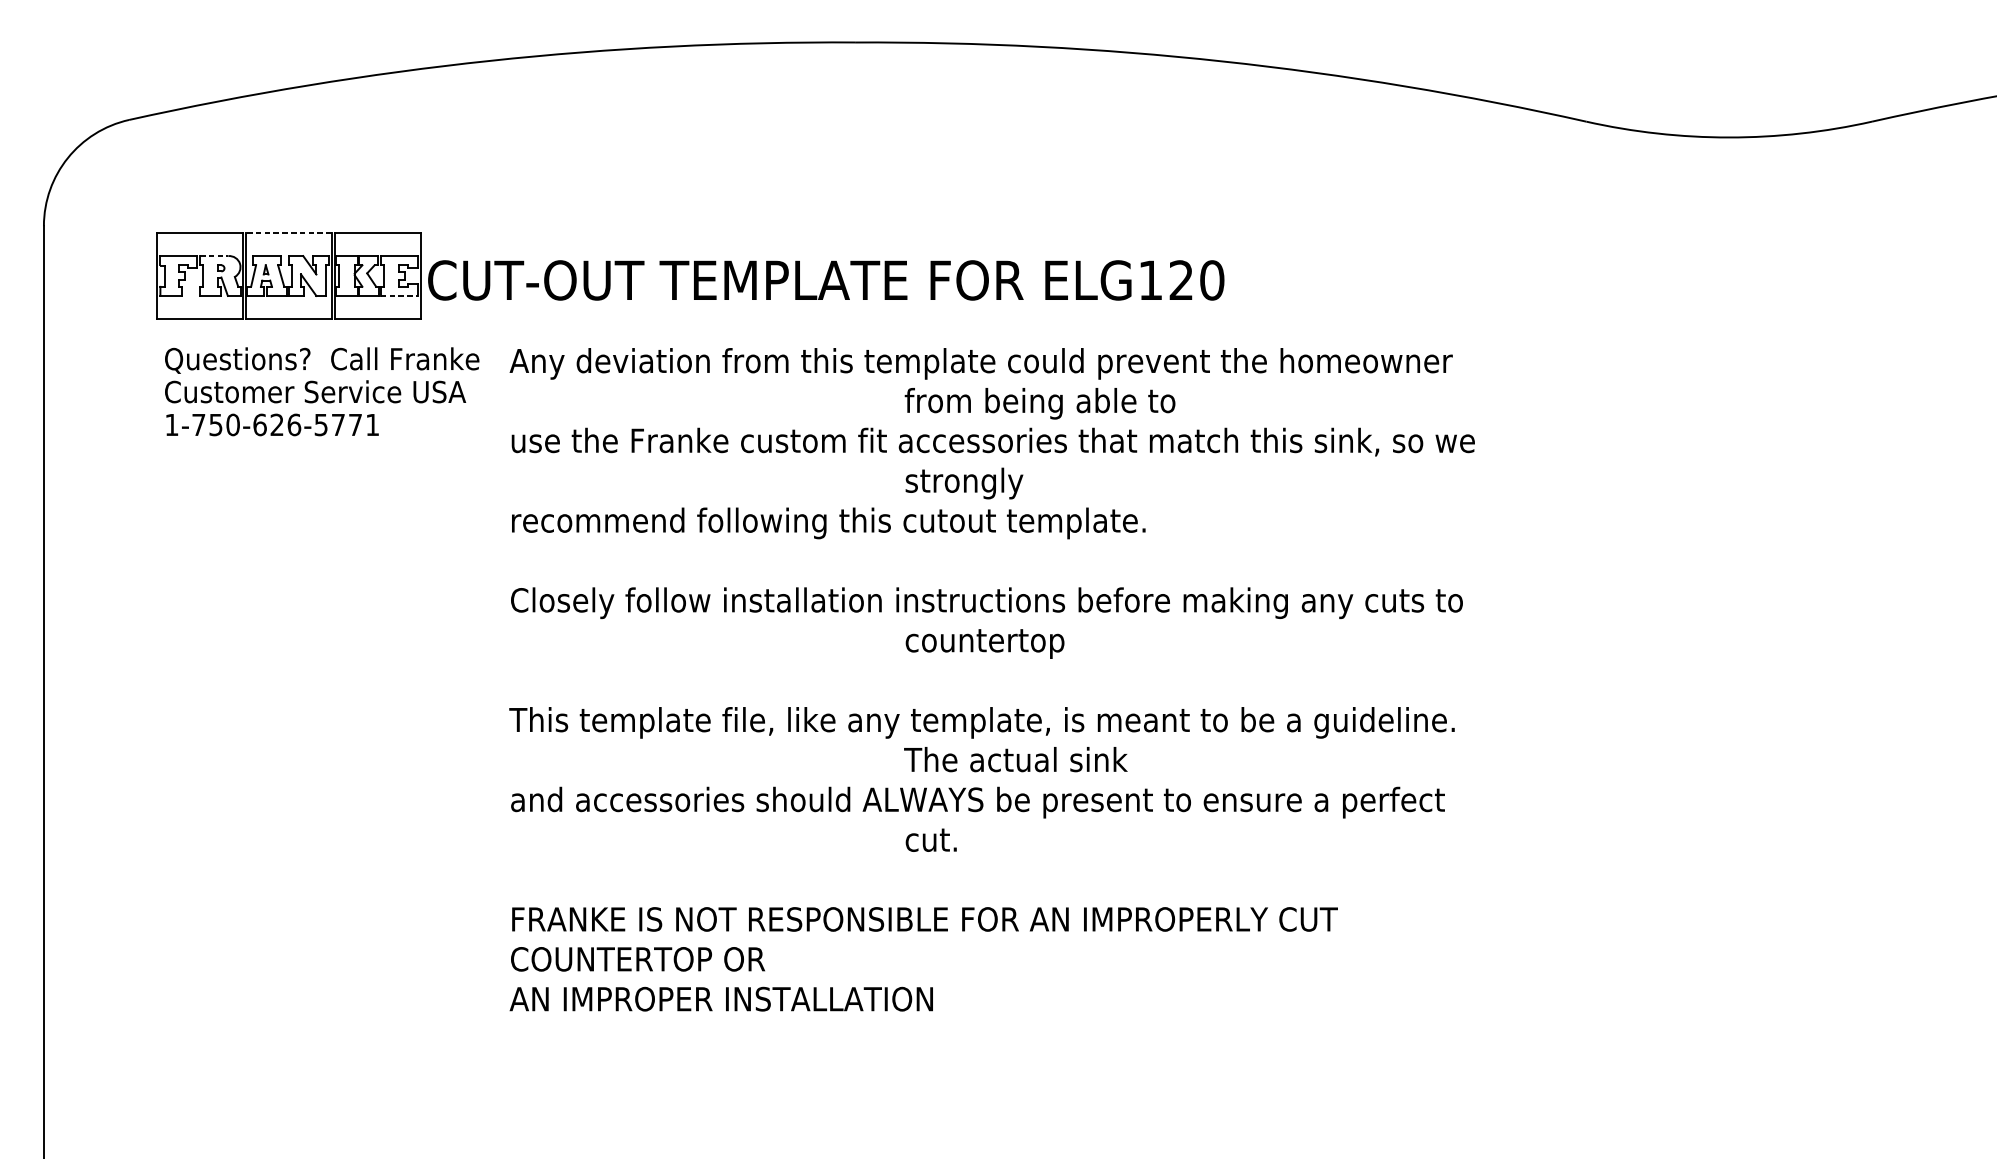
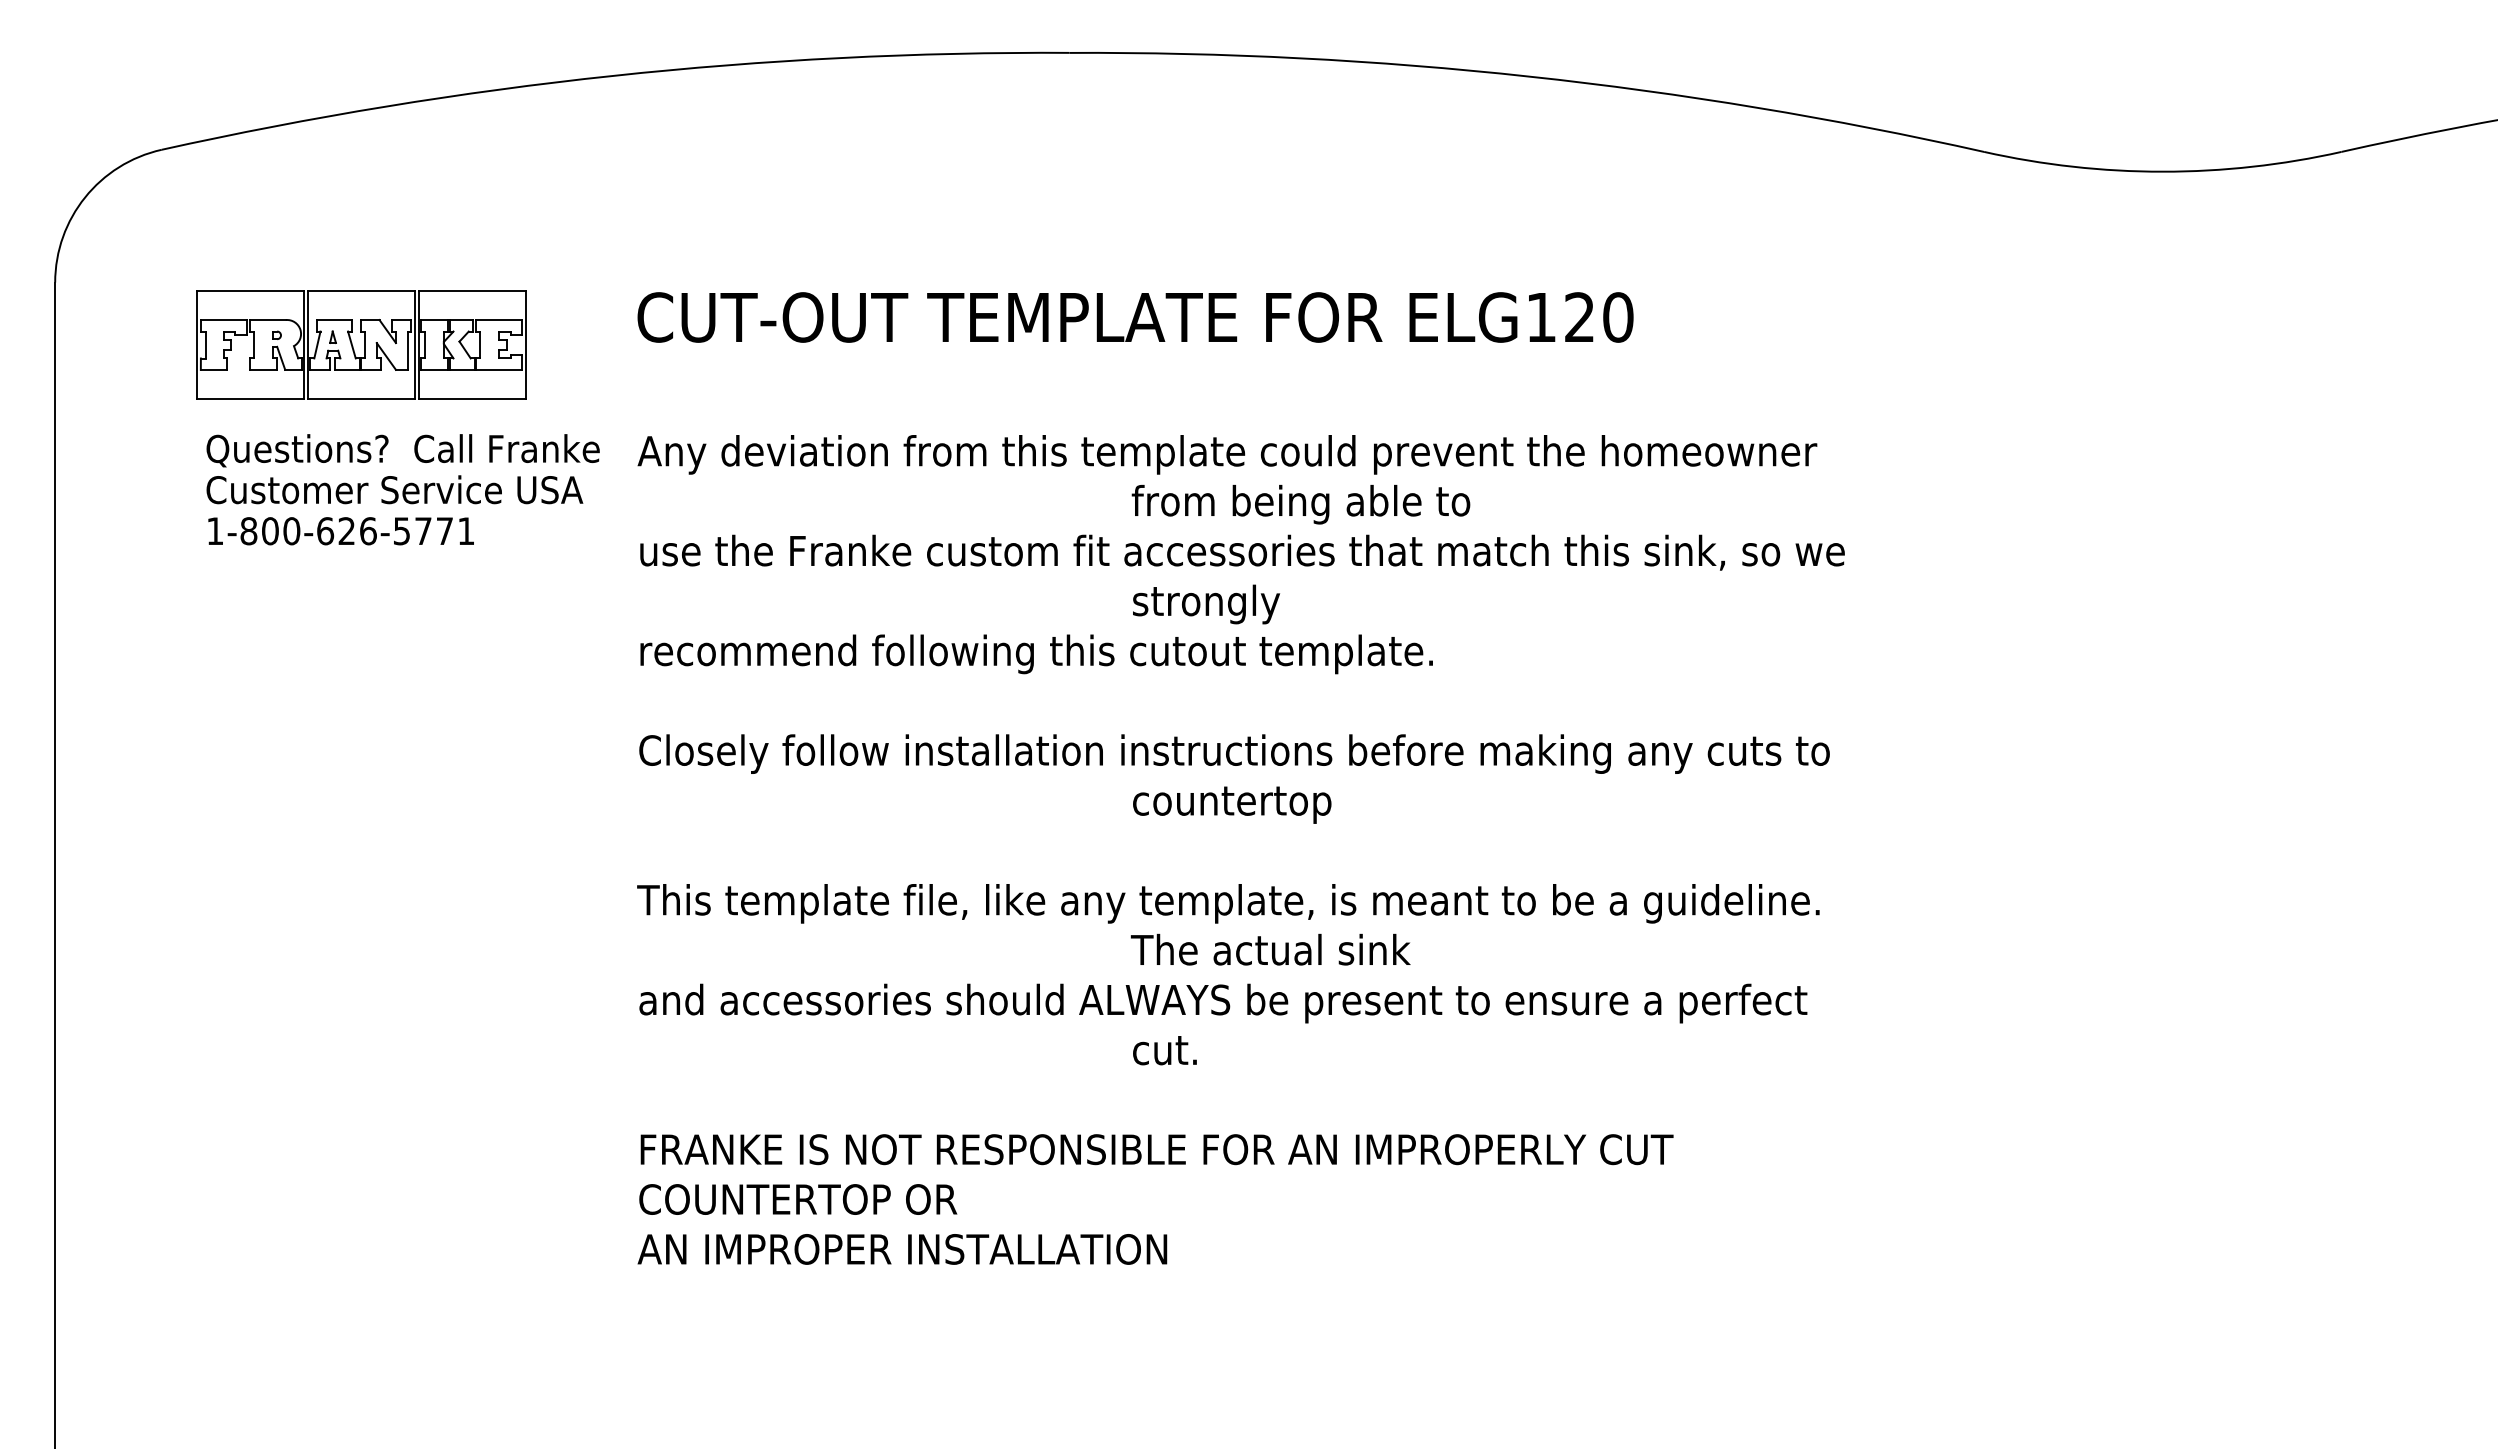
line: (288, 233) -> (361, 291), dashed -> solid
line: (214, 256) -> (268, 320), dashed -> solid
text: (826, 280) -> (1135, 317), moved
line: (399, 295) -> (499, 369), dashed -> solid
text: (207, 425) -> (259, 531), 1-750-626-5771 -> 1-800-626-5771

